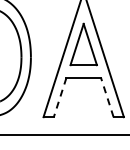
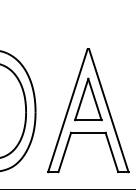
line: (59, 97) -> (64, 152), dashed -> solid
line: (106, 97) -> (111, 152), dashed -> solid

